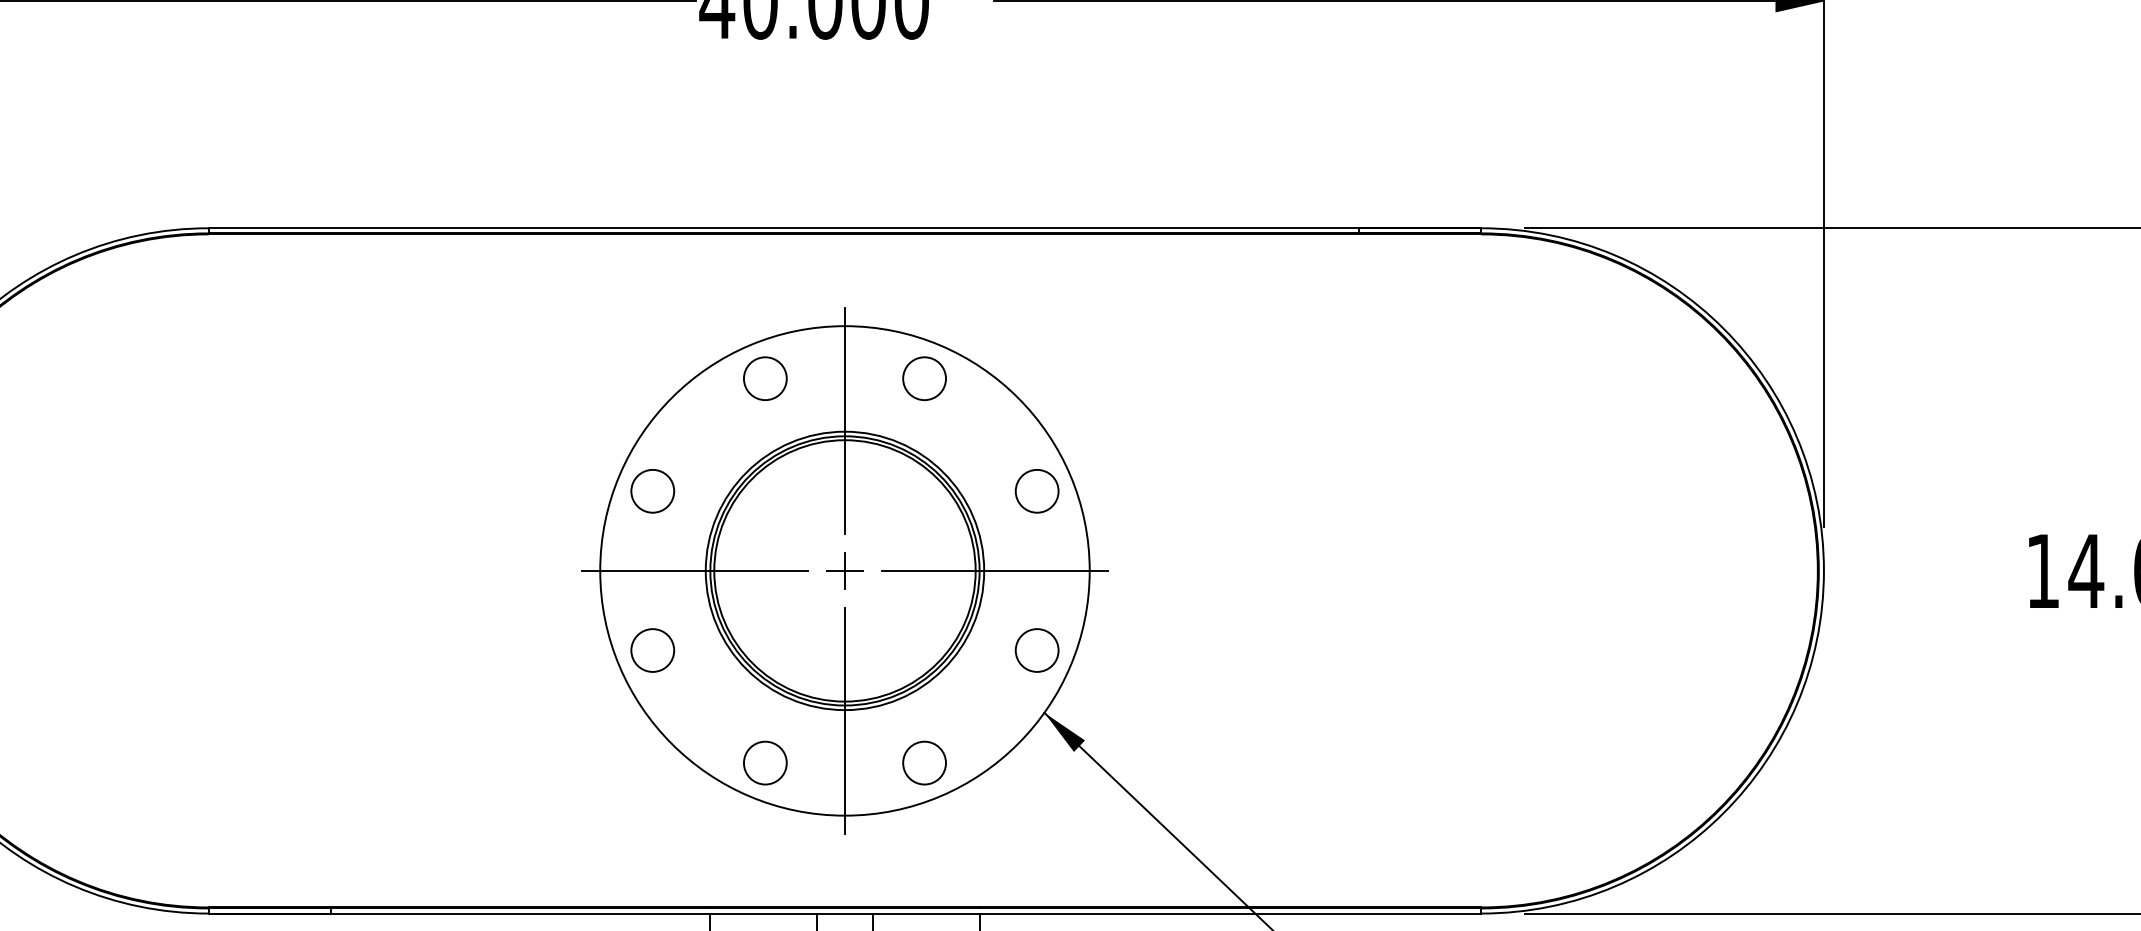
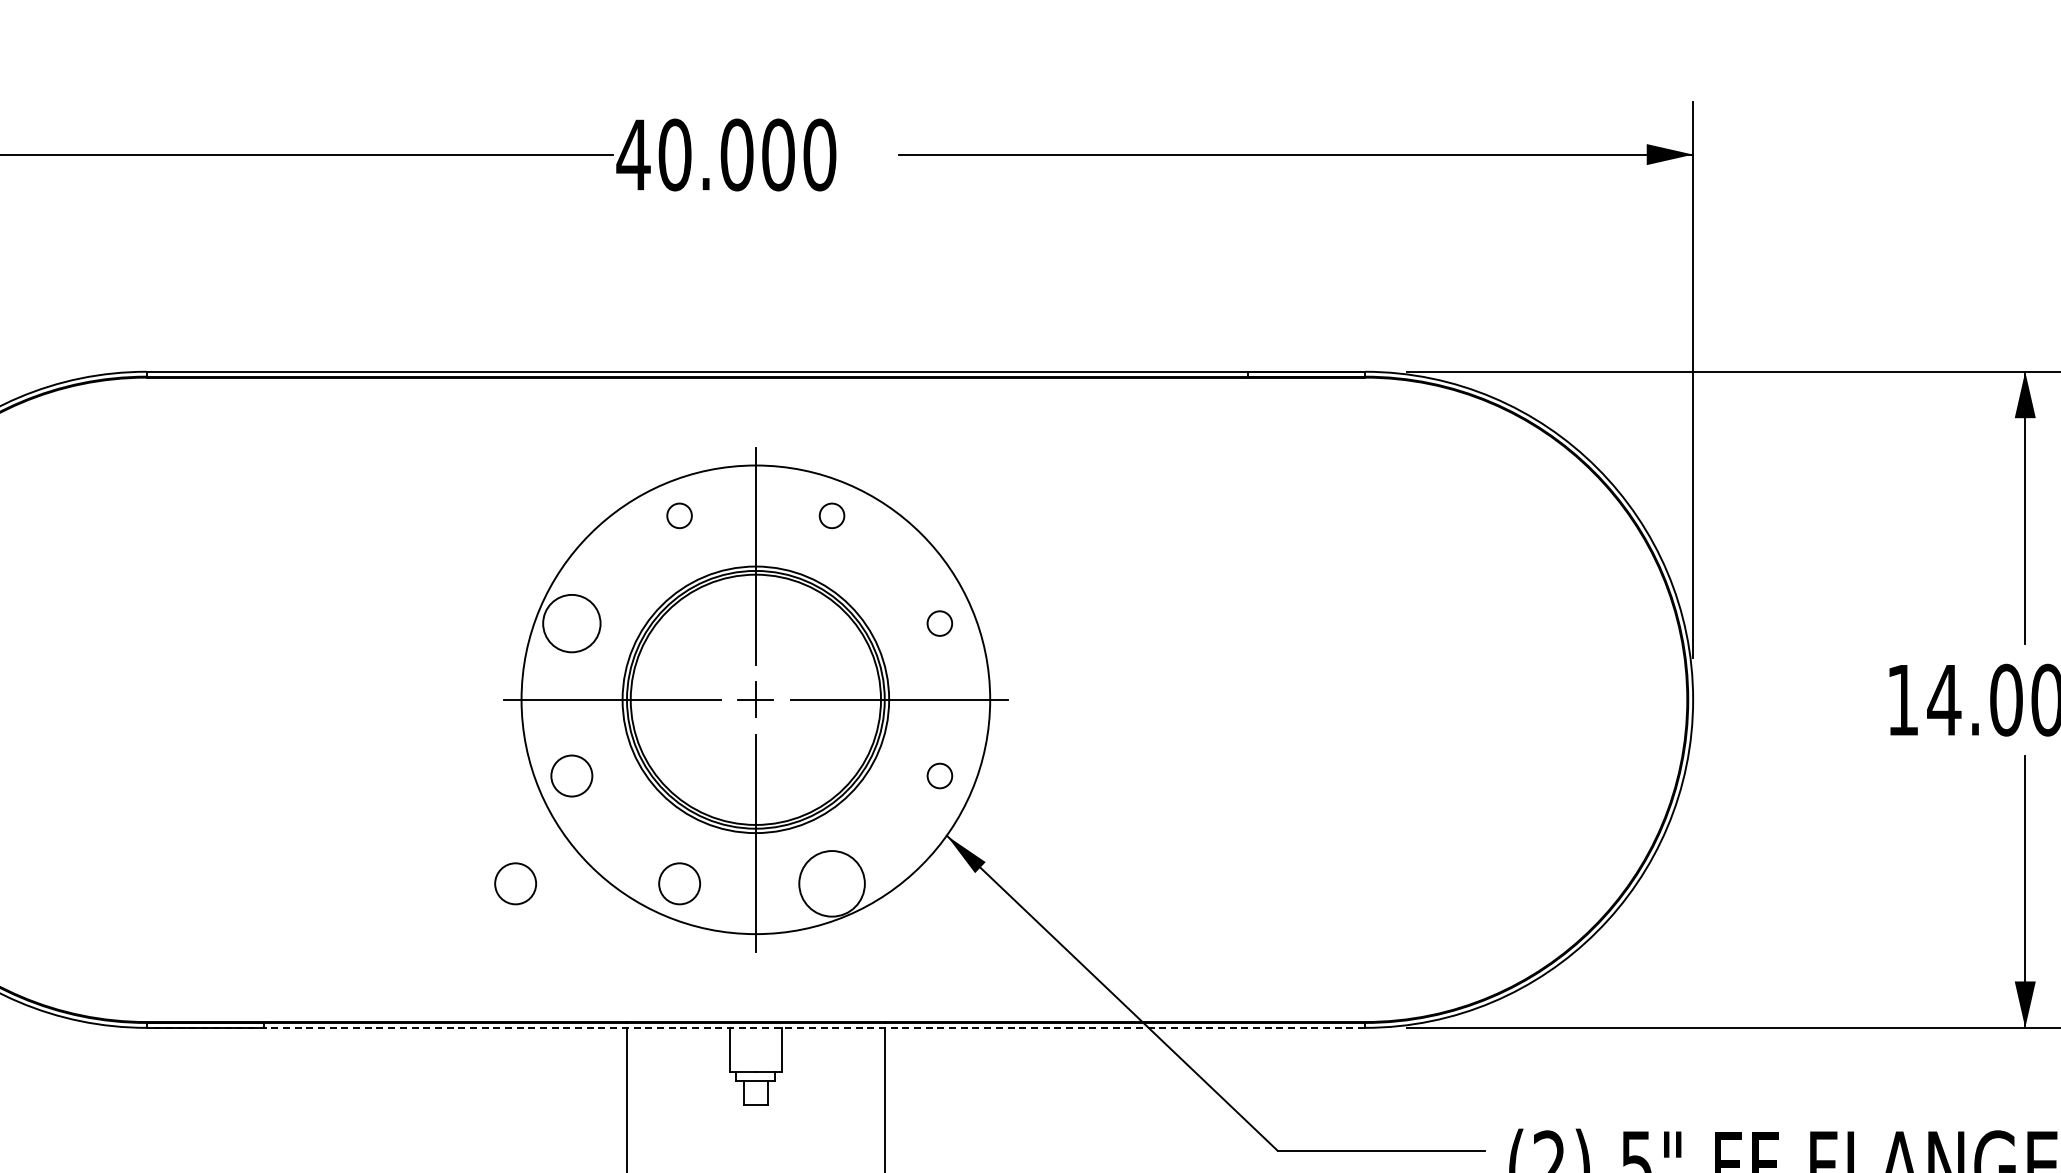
circle: (765, 378) -> (679, 515), size x0.6
circle: (923, 378) -> (831, 515), size x0.6
circle: (652, 491) -> (571, 623), size x1.4
circle: (1036, 491) -> (939, 623), size x0.6
circle: (1036, 649) -> (939, 775), size x0.6
circle: (593, 762) -> (515, 883), added
circle: (923, 762) -> (831, 883), size x1.6
line: (844, 913) -> (755, 1027), solid -> dashed

